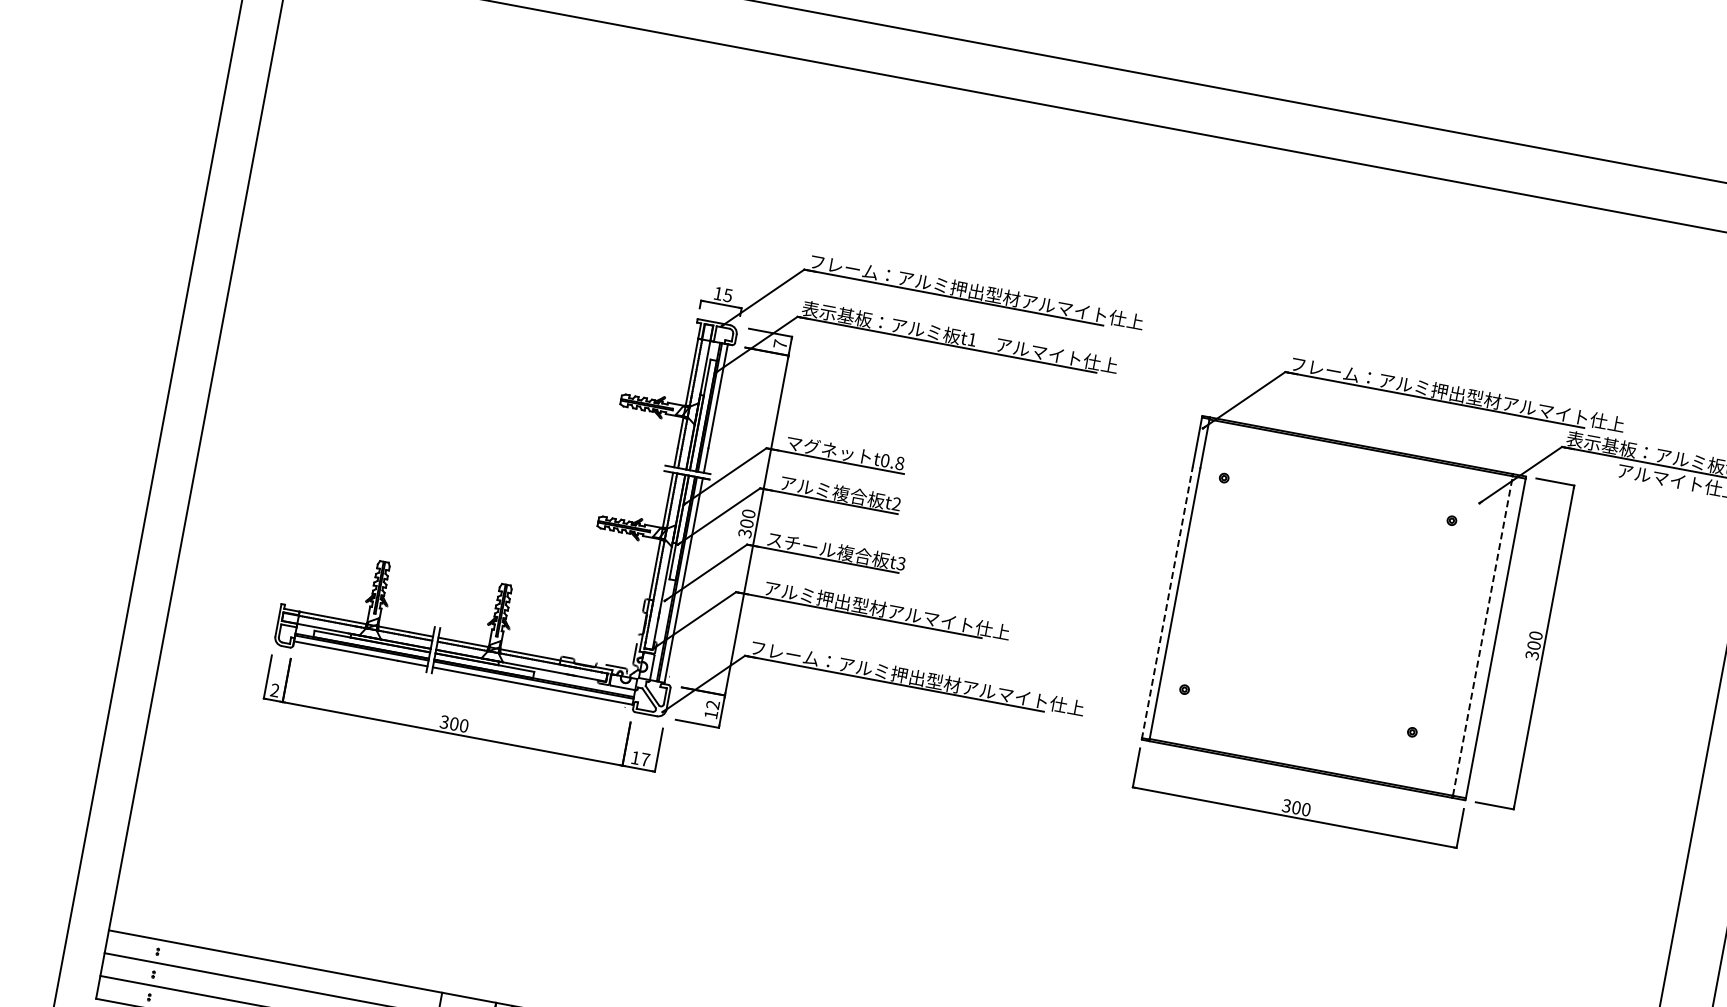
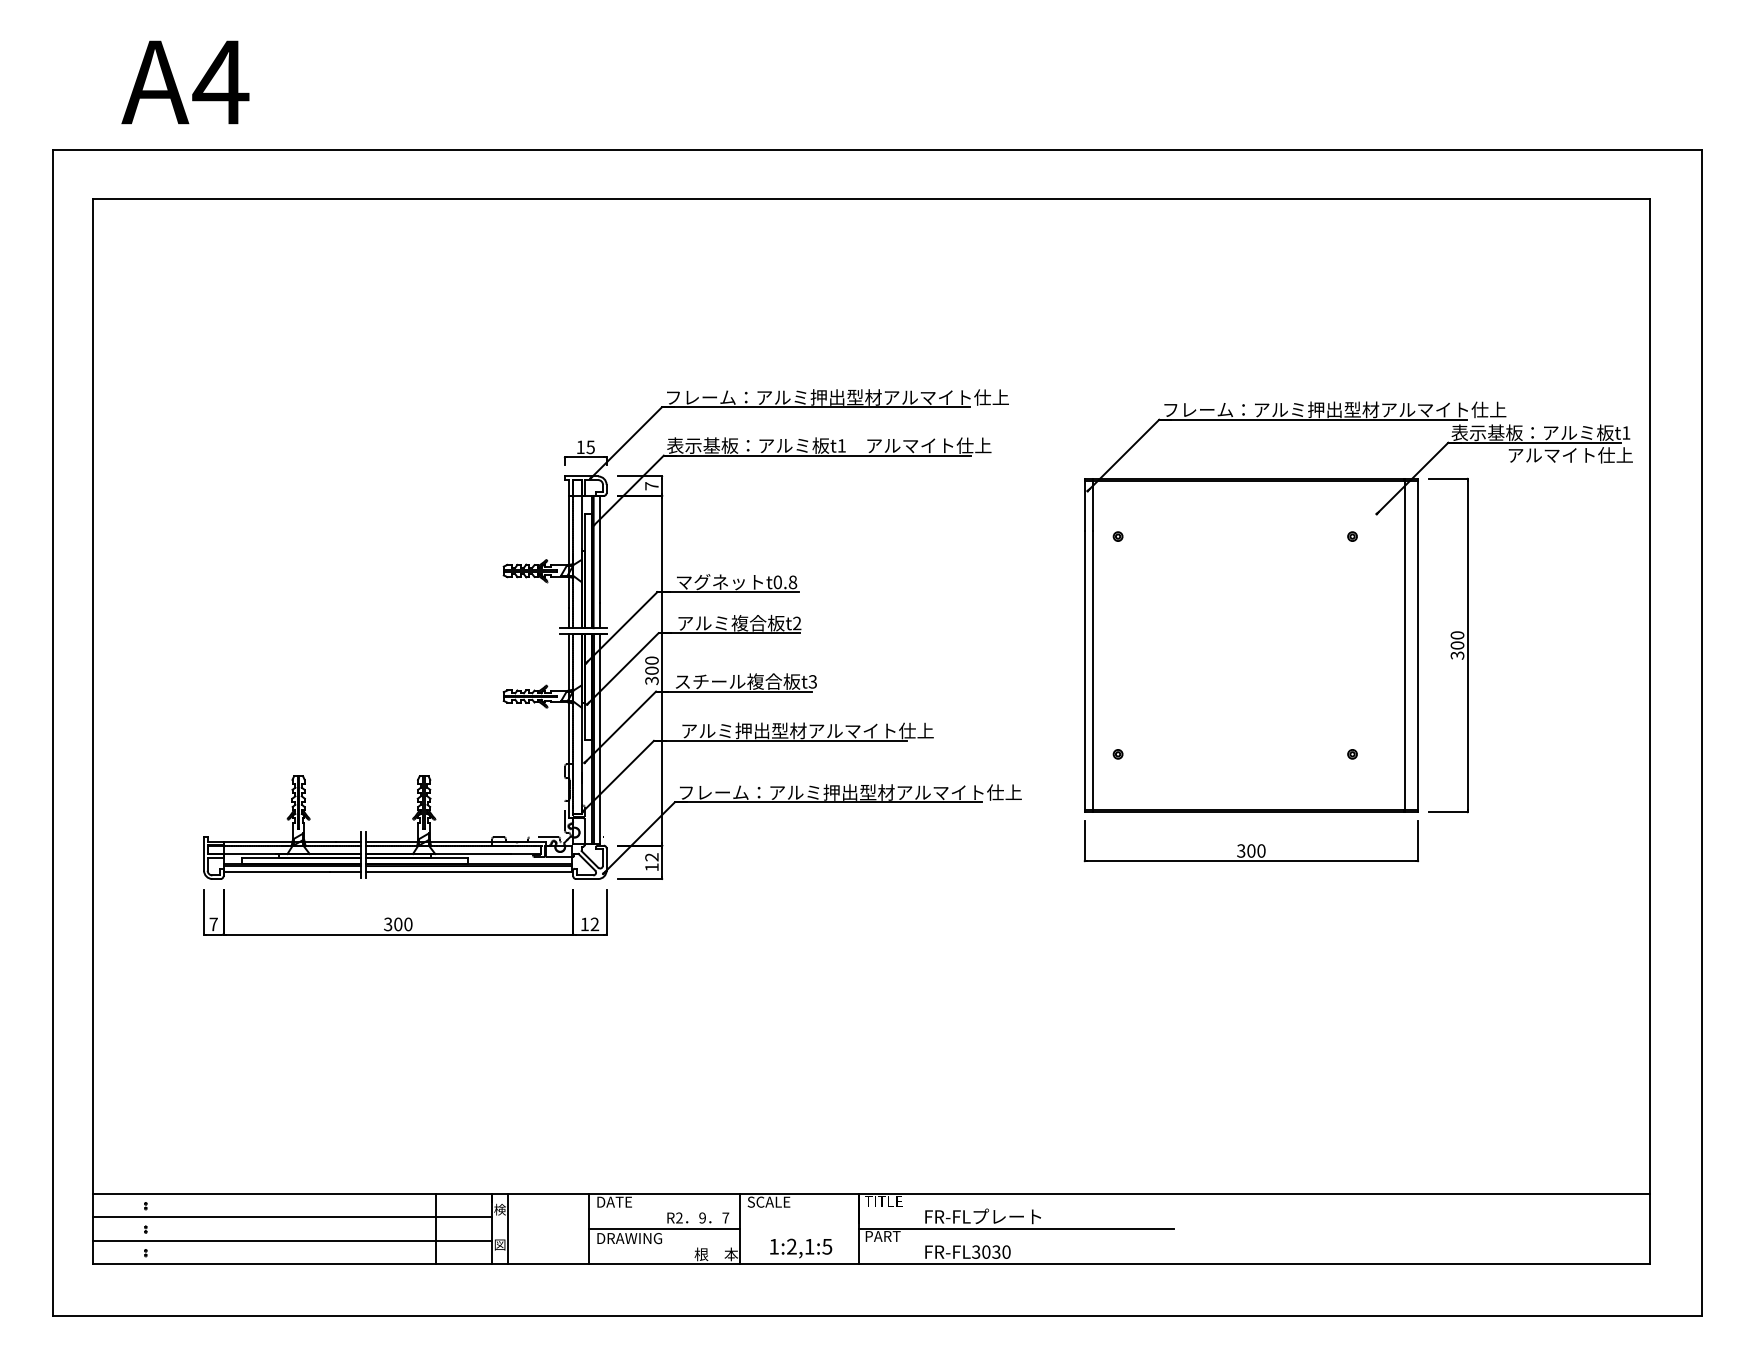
line: (1167, 602) -> (1084, 670), dashed -> solid
line: (1482, 635) -> (1404, 645), dashed -> solid
text: (274, 690) -> (213, 924), 2 -> 7
text: (644, 759) -> (594, 924), 17 -> 12

